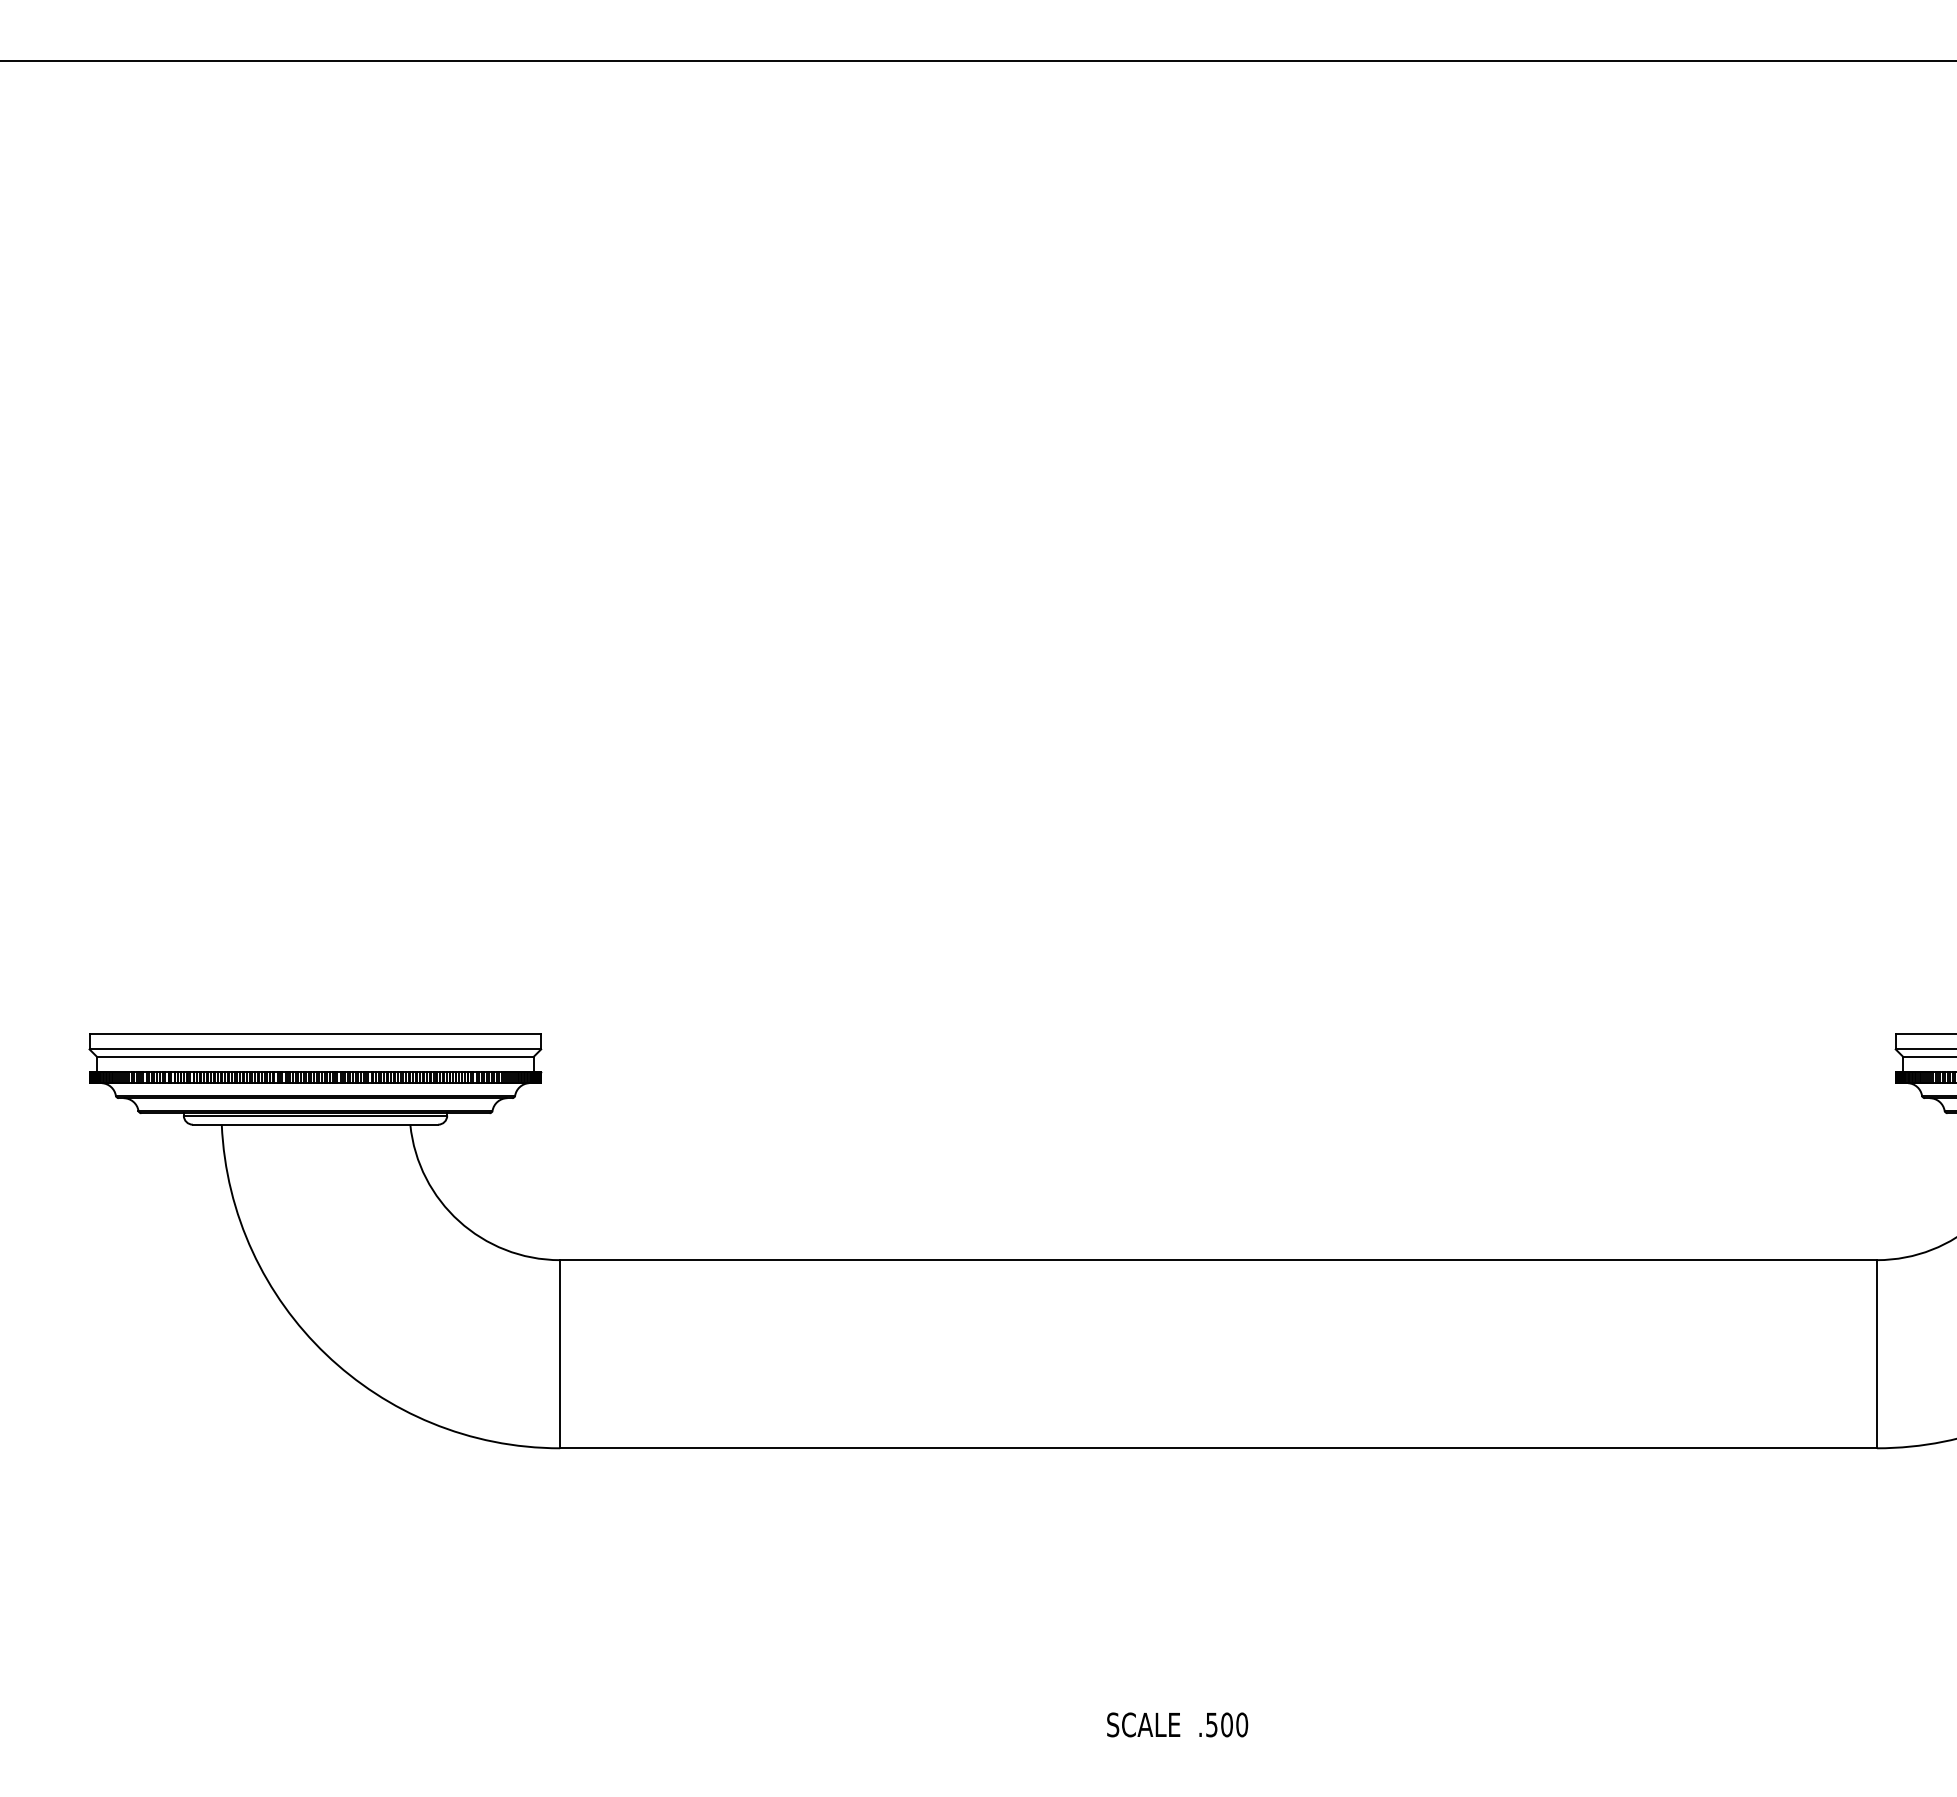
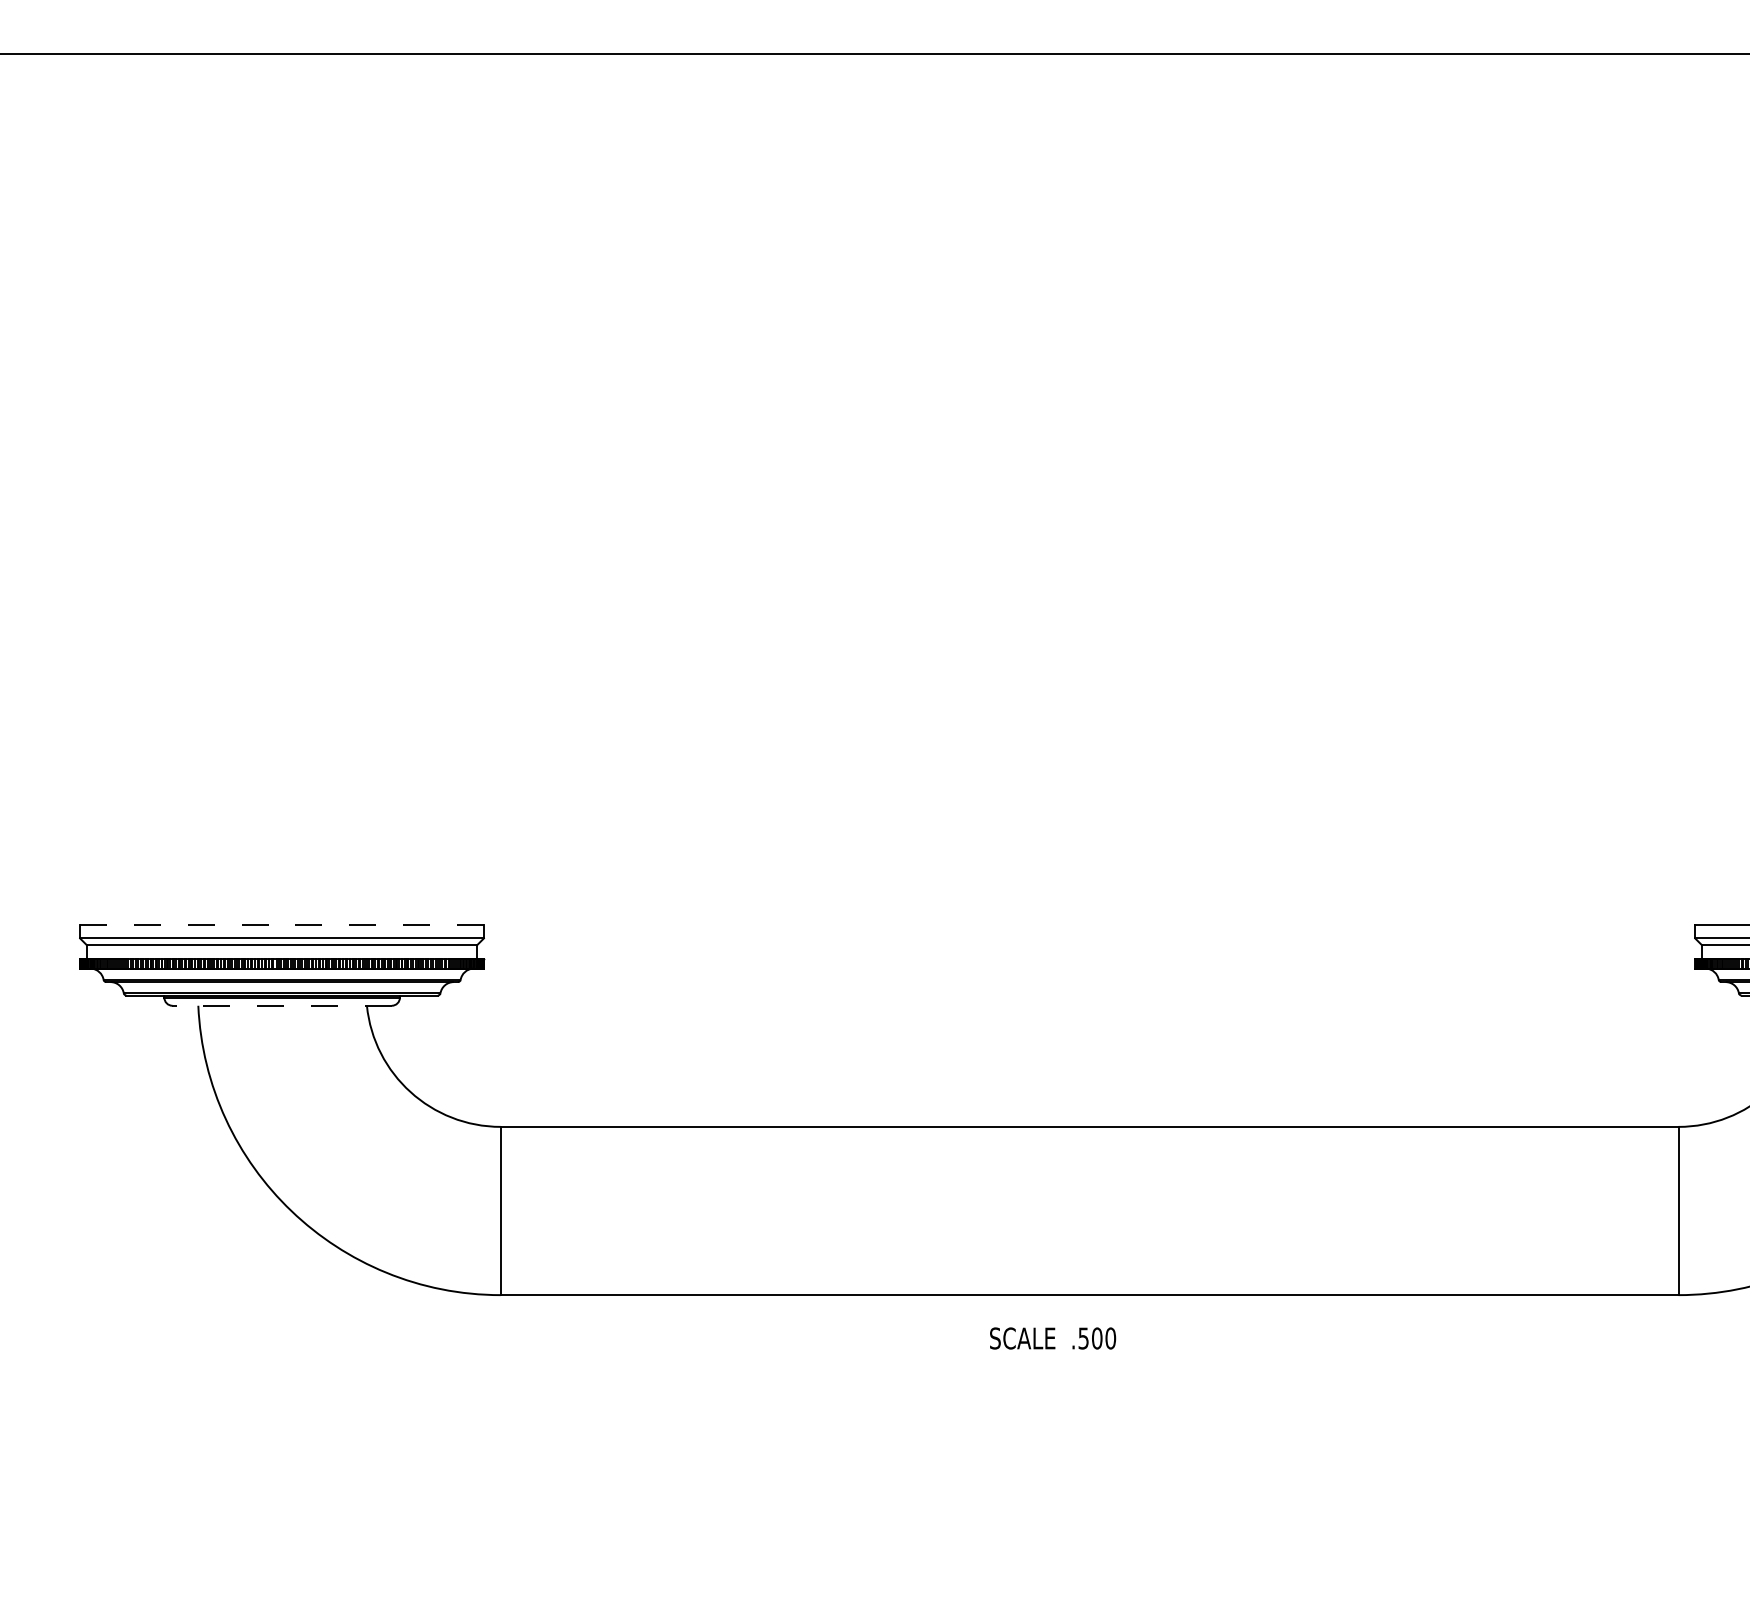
line: (315, 1034) -> (282, 925), solid -> dashed
line: (315, 1124) -> (282, 1005), solid -> dashed
text: (1178, 1724) -> (1053, 1338), moved

